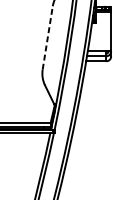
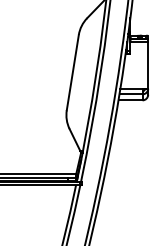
line: (47, 37) -> (72, 72), dashed -> solid

